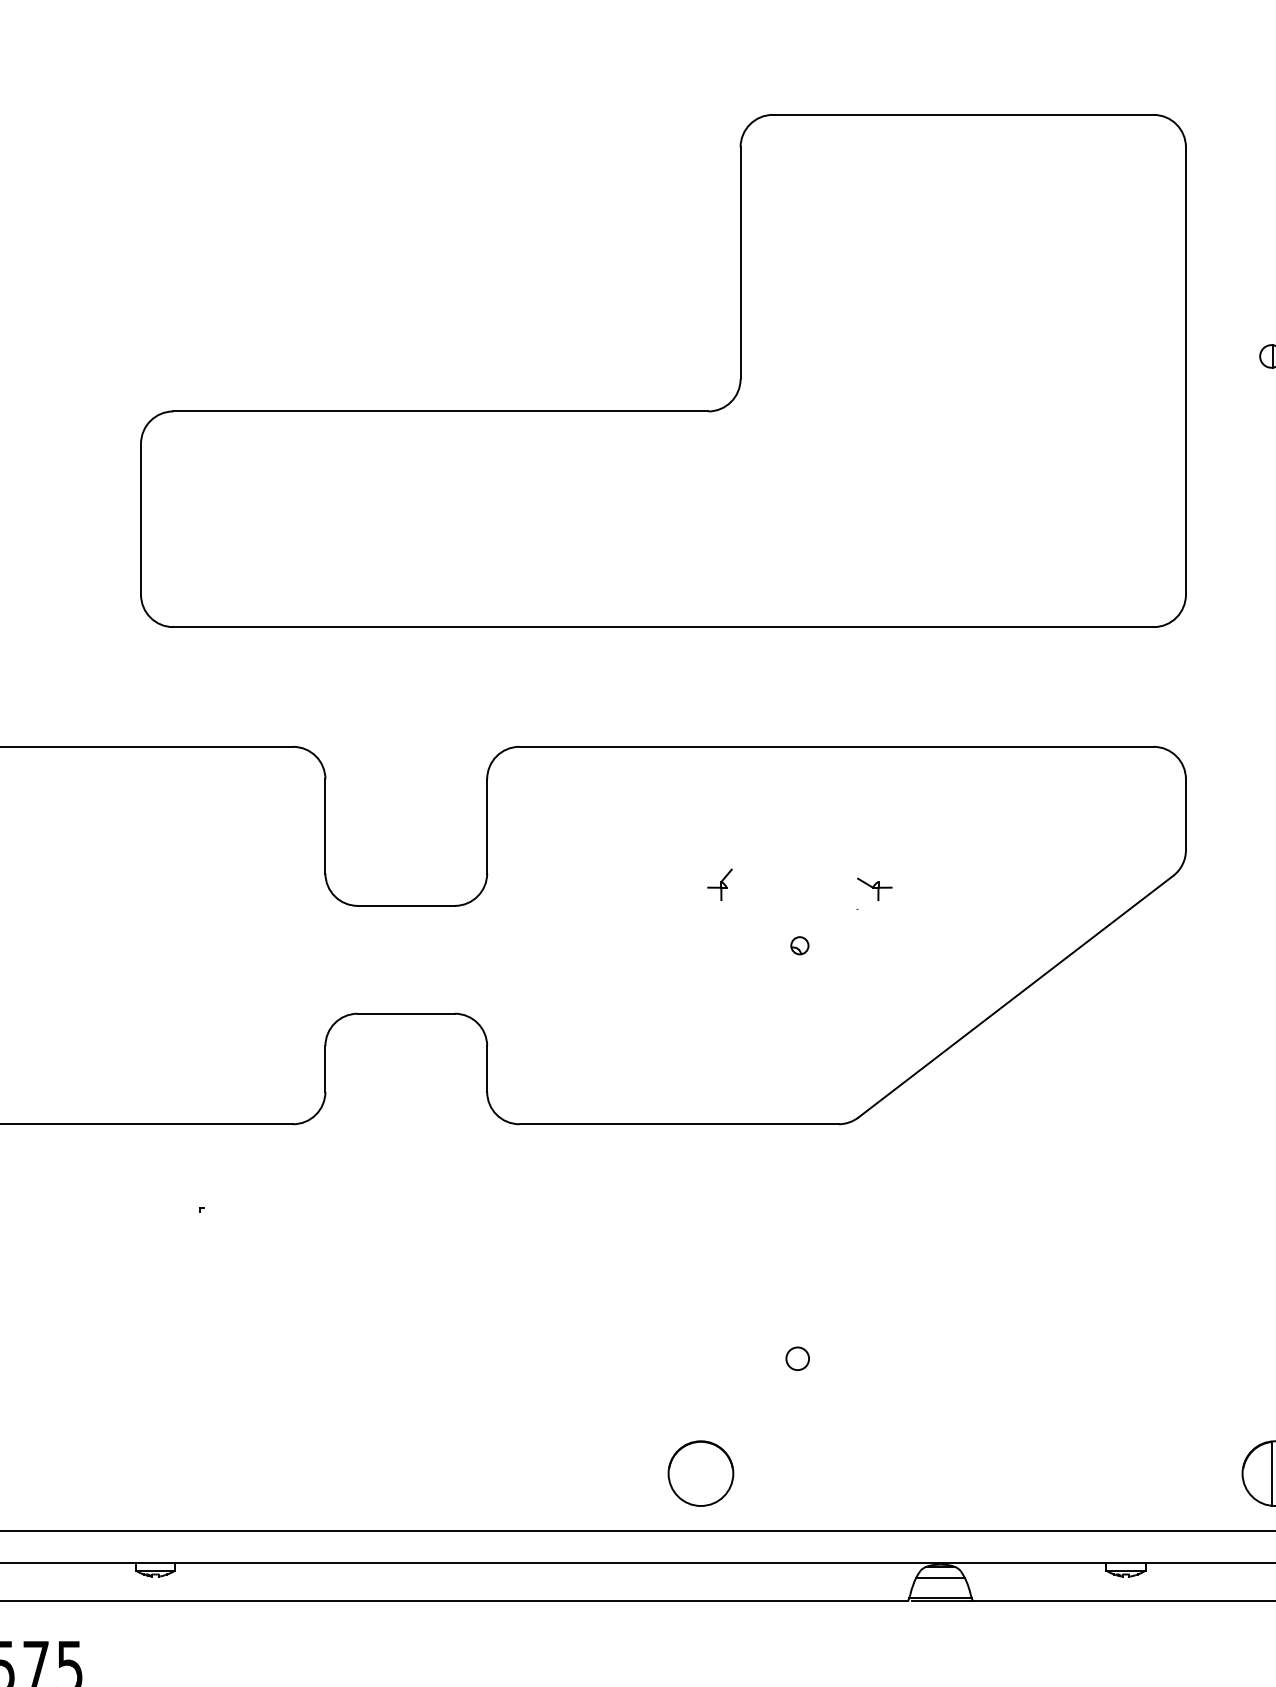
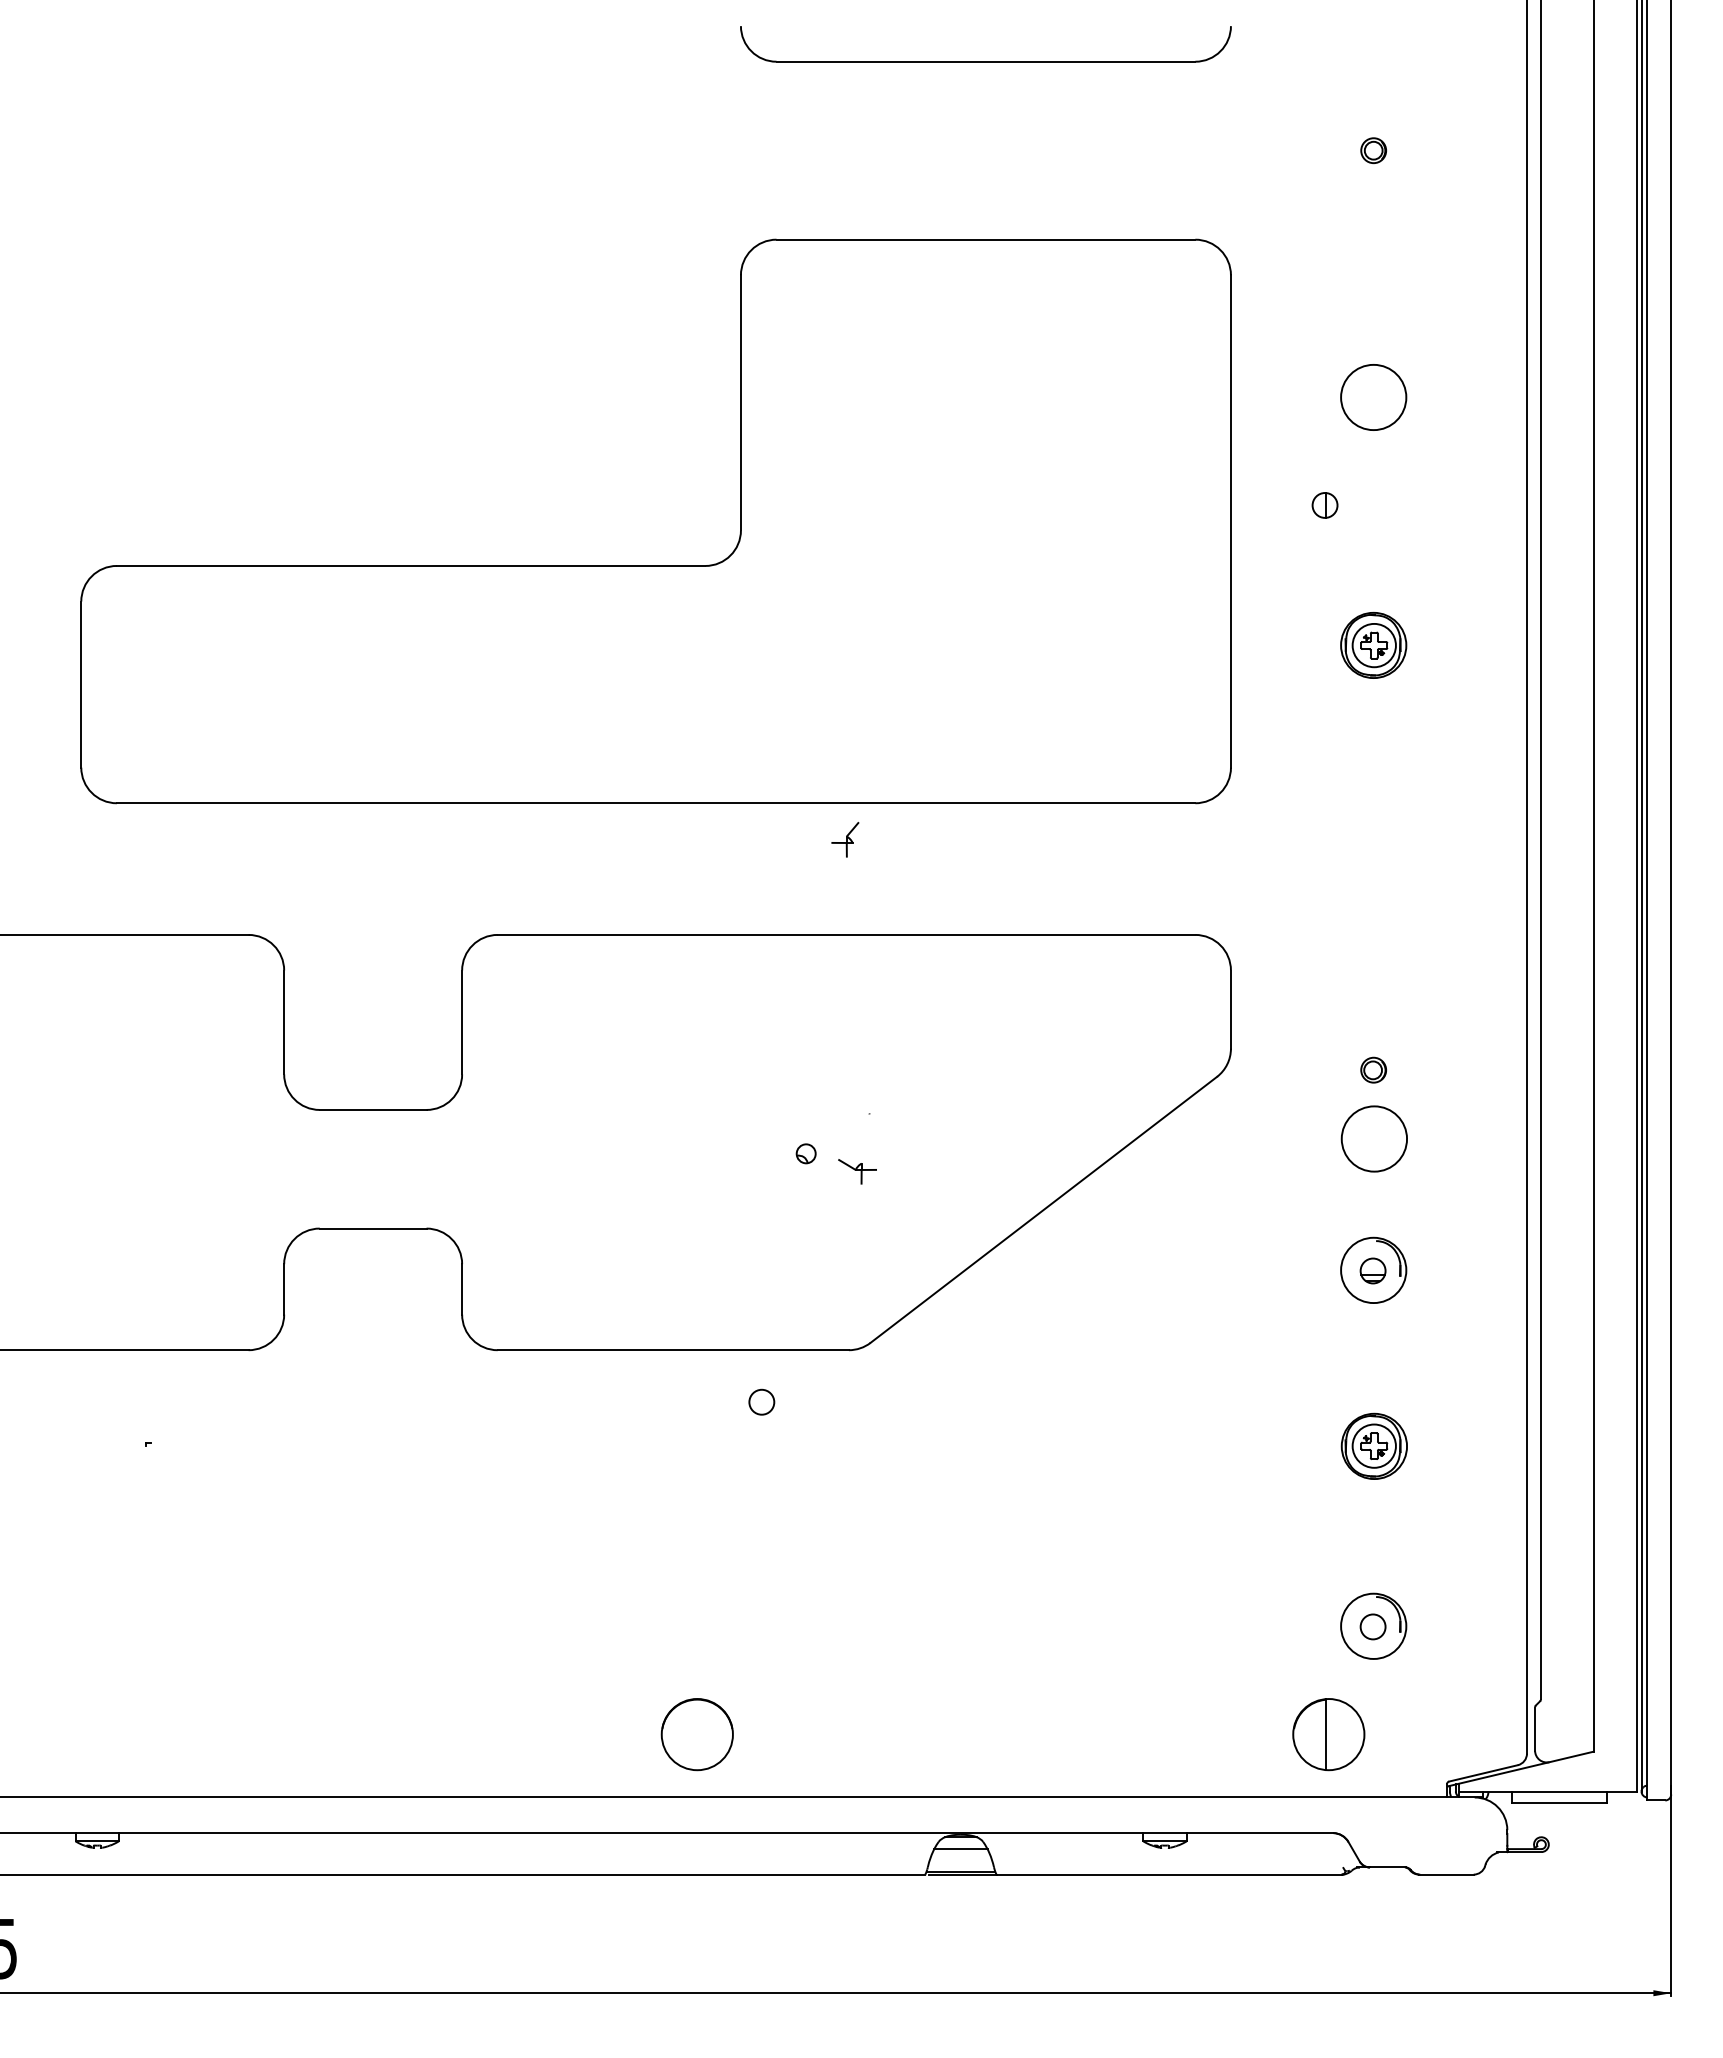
part: (720, 884) -> (845, 839), moved
part: (874, 889) -> (857, 1171), moved
circle: (797, 1358) -> (761, 1401), moved

